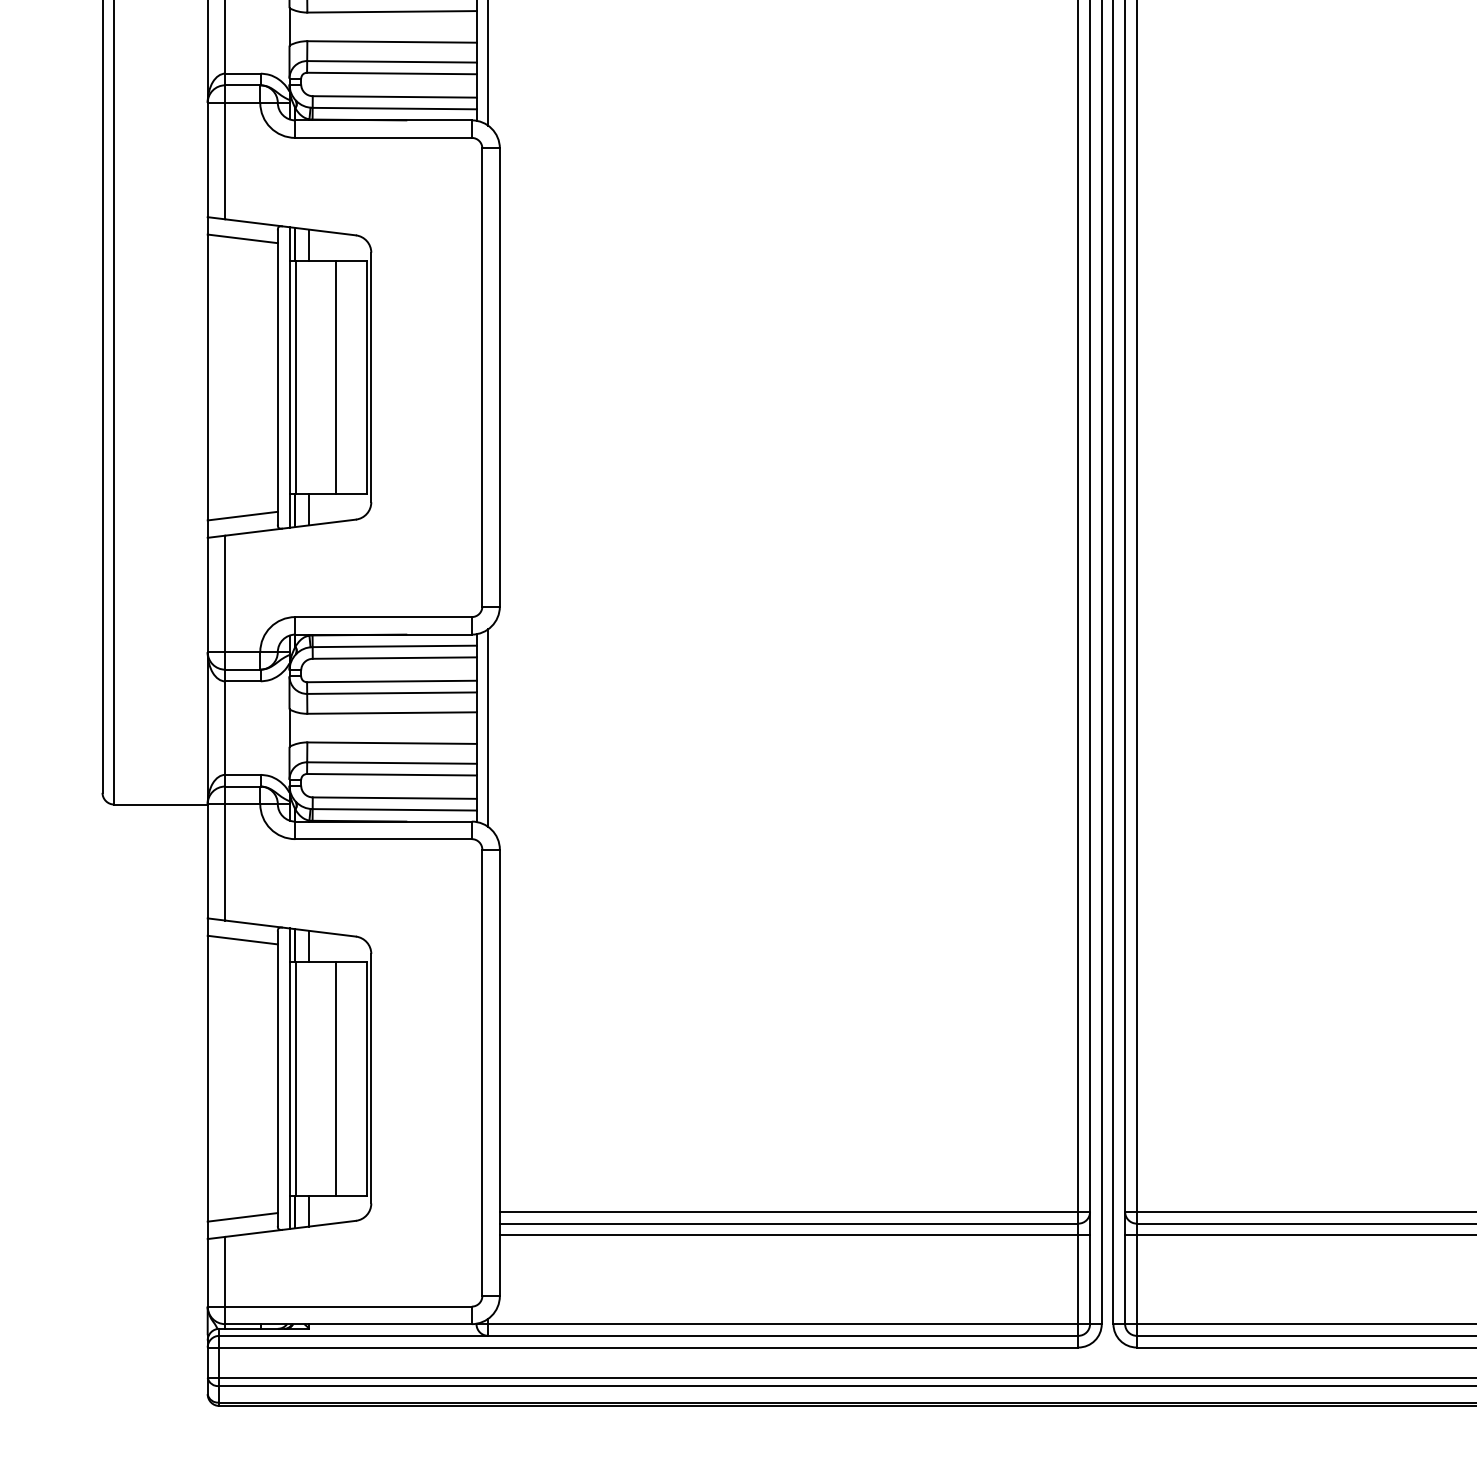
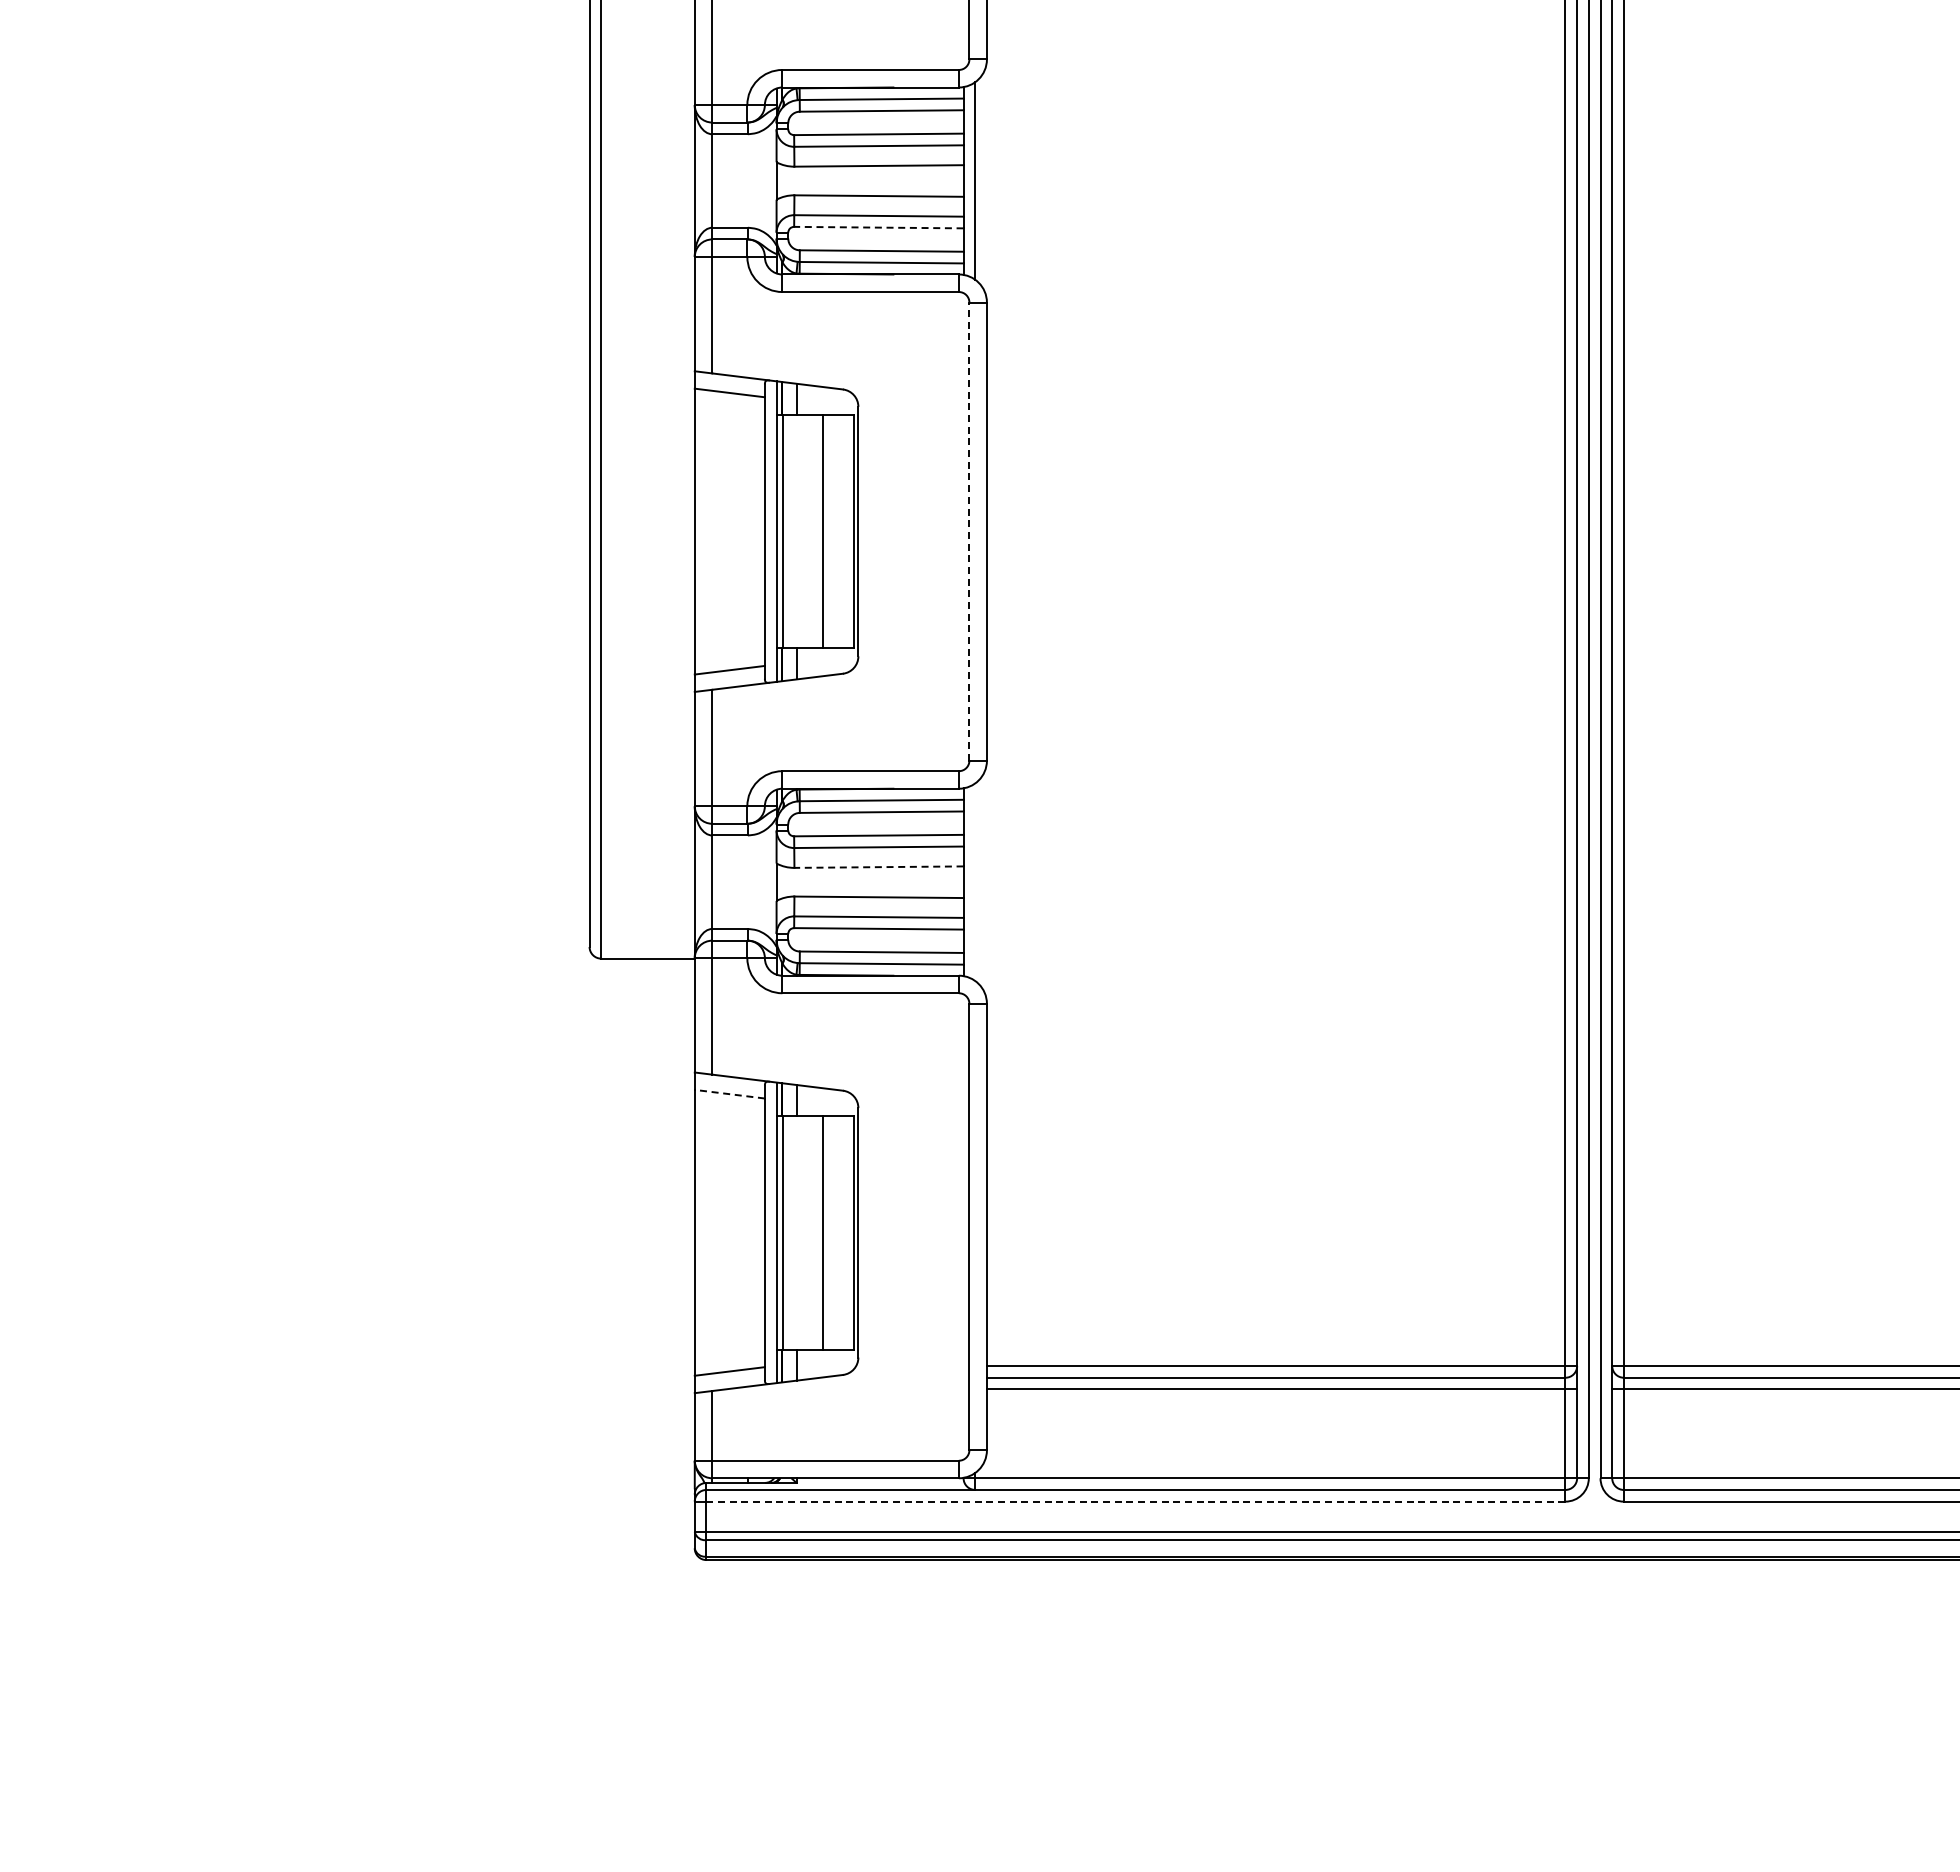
line: (391, 73) -> (878, 227), solid -> dashed
line: (482, 377) -> (969, 531), solid -> dashed
line: (392, 713) -> (879, 867), solid -> dashed
line: (488, 727) -> (975, 881), removed
line: (242, 940) -> (729, 1094), solid -> dashed
line: (648, 1347) -> (1135, 1501), solid -> dashed

